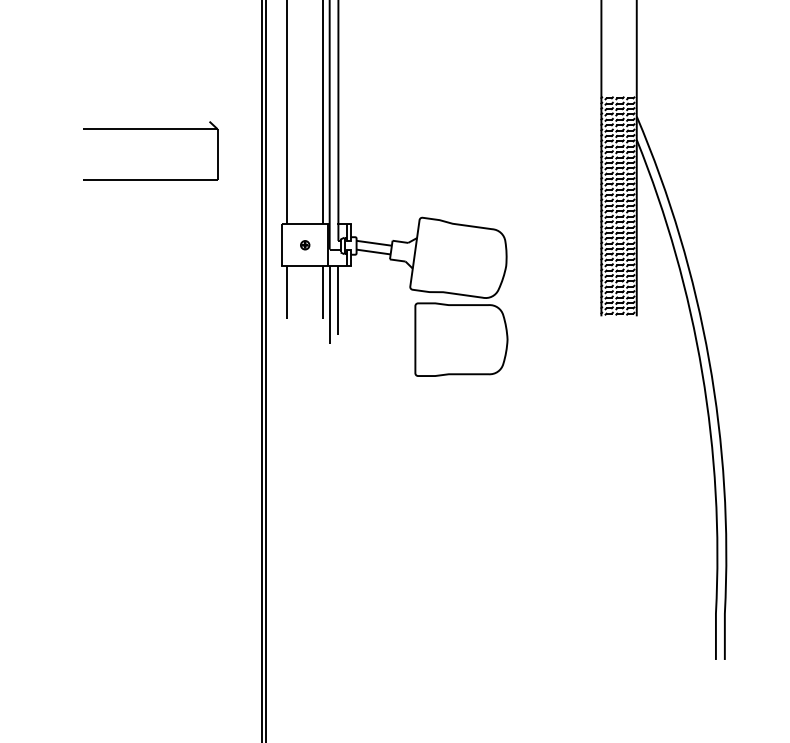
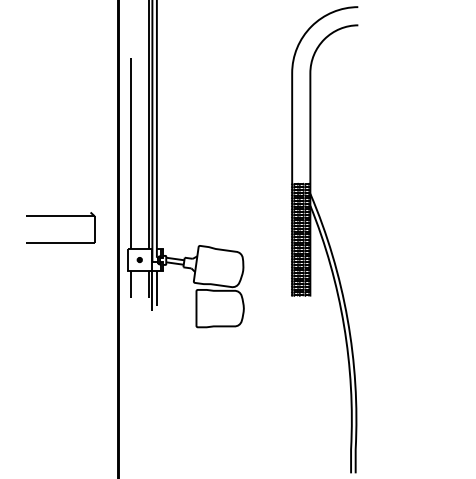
part: (151, 129) -> (60, 216), moved

